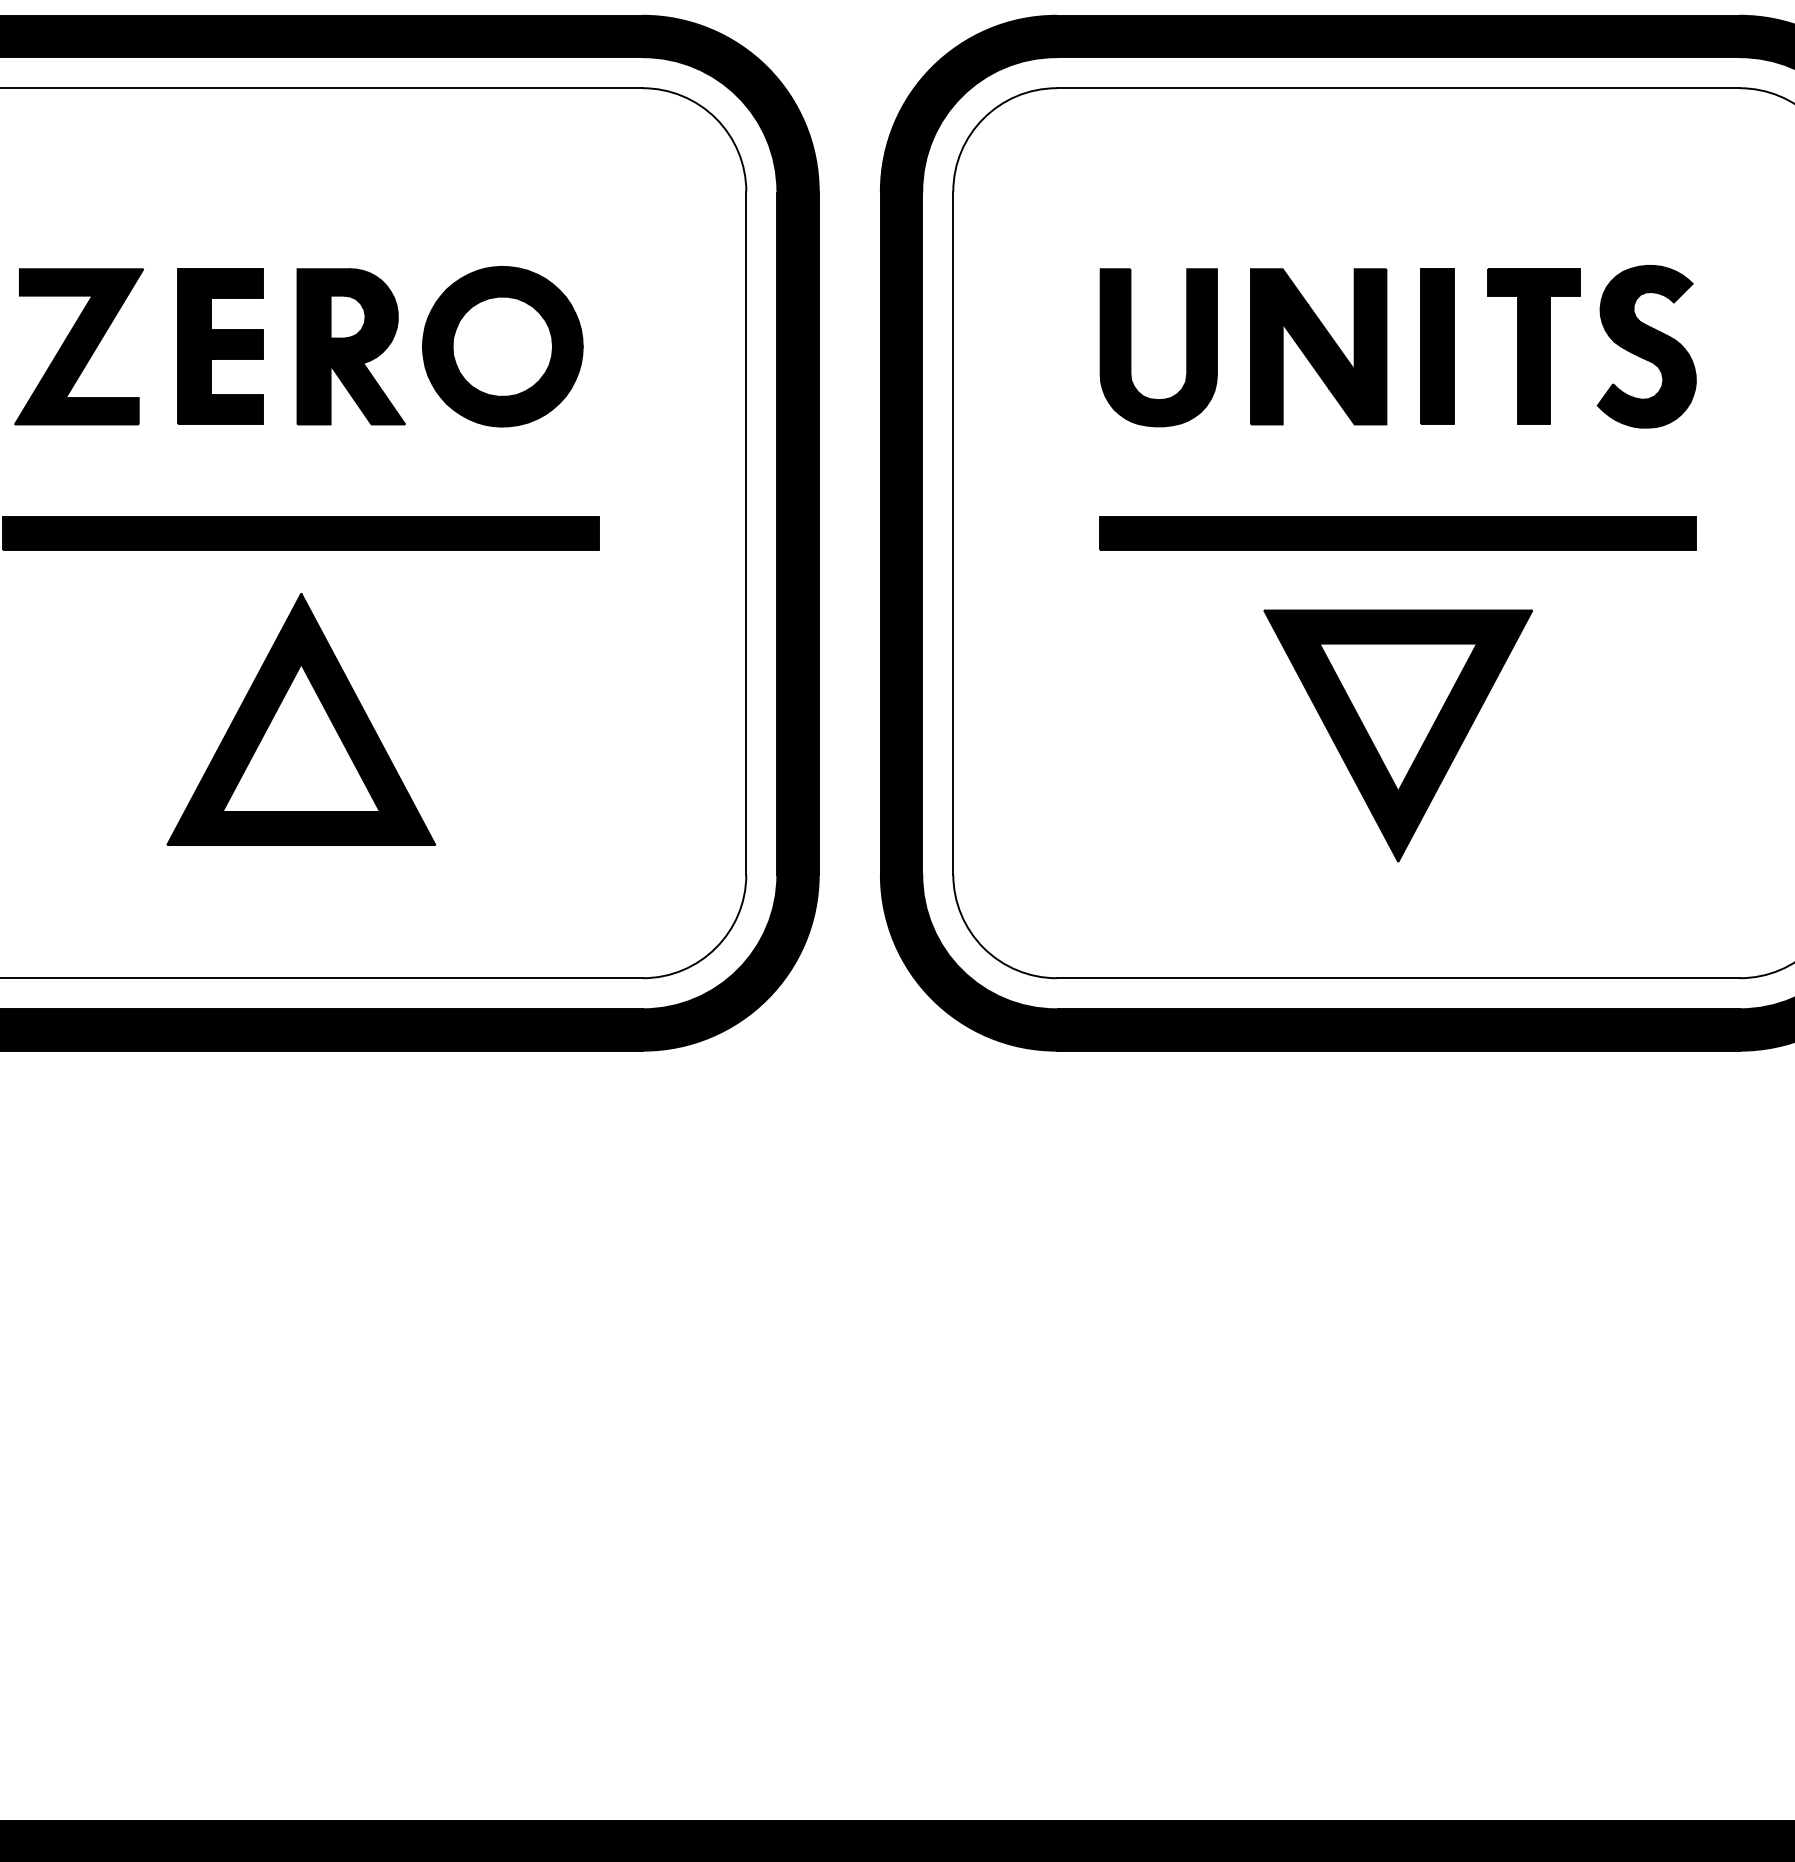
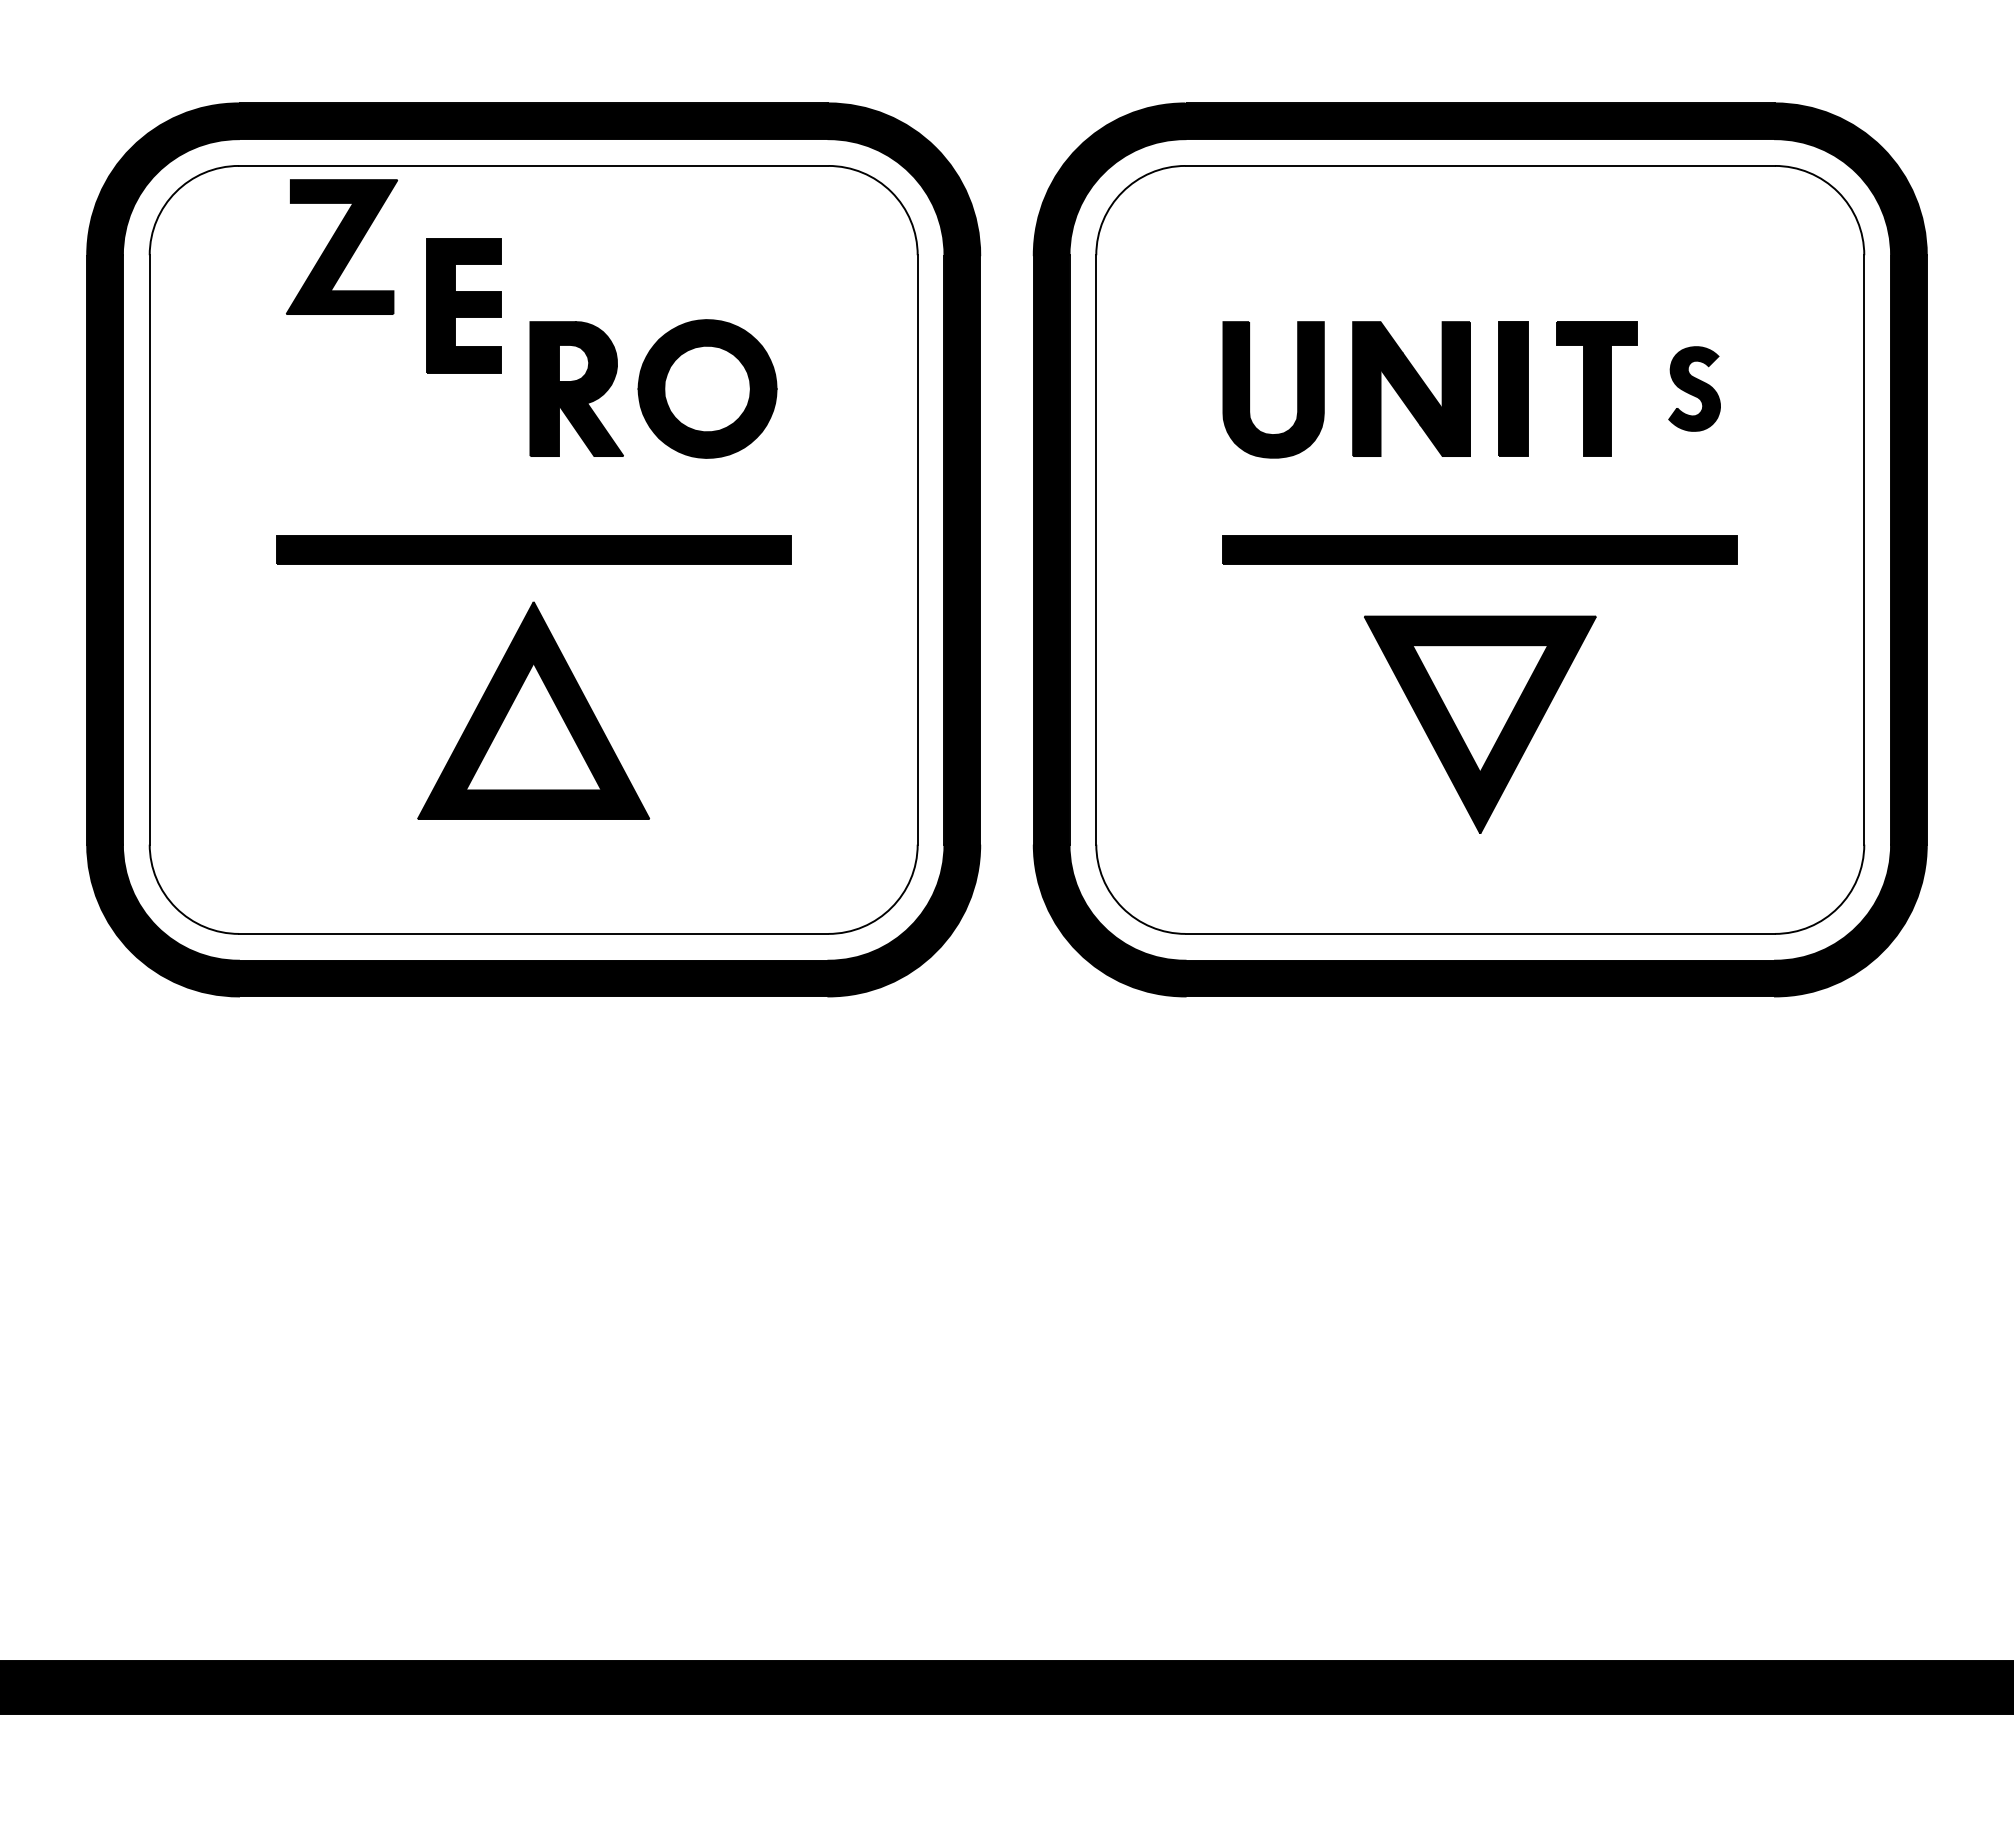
part: (78, 346) -> (341, 246), moved
part: (219, 346) -> (463, 305), moved
part: (1646, 346) -> (1694, 388), size x0.6

